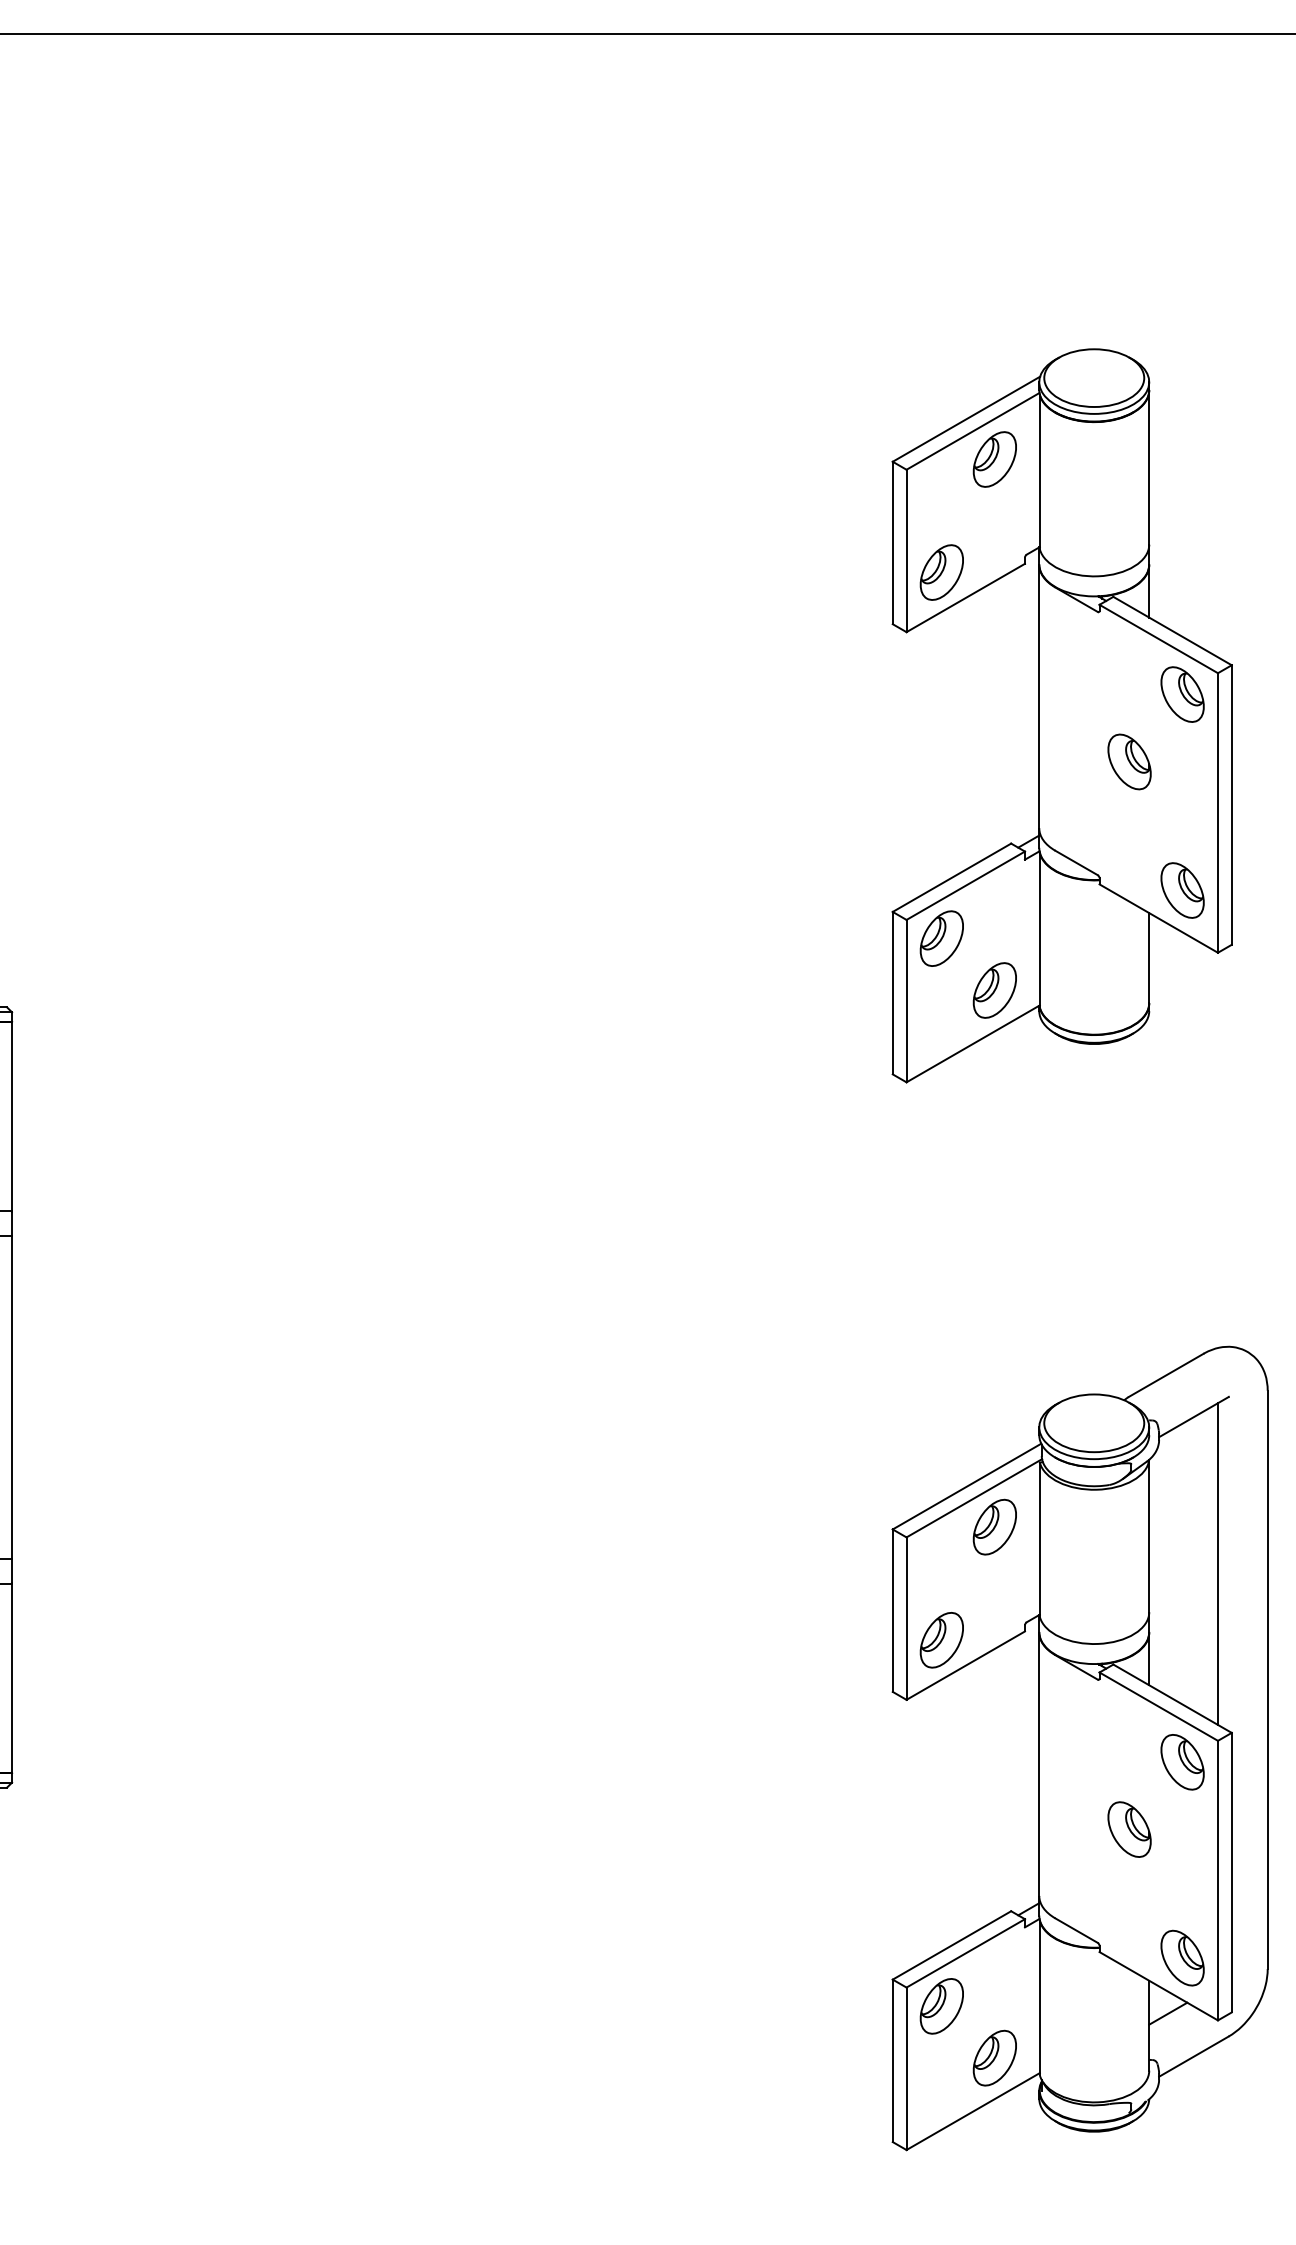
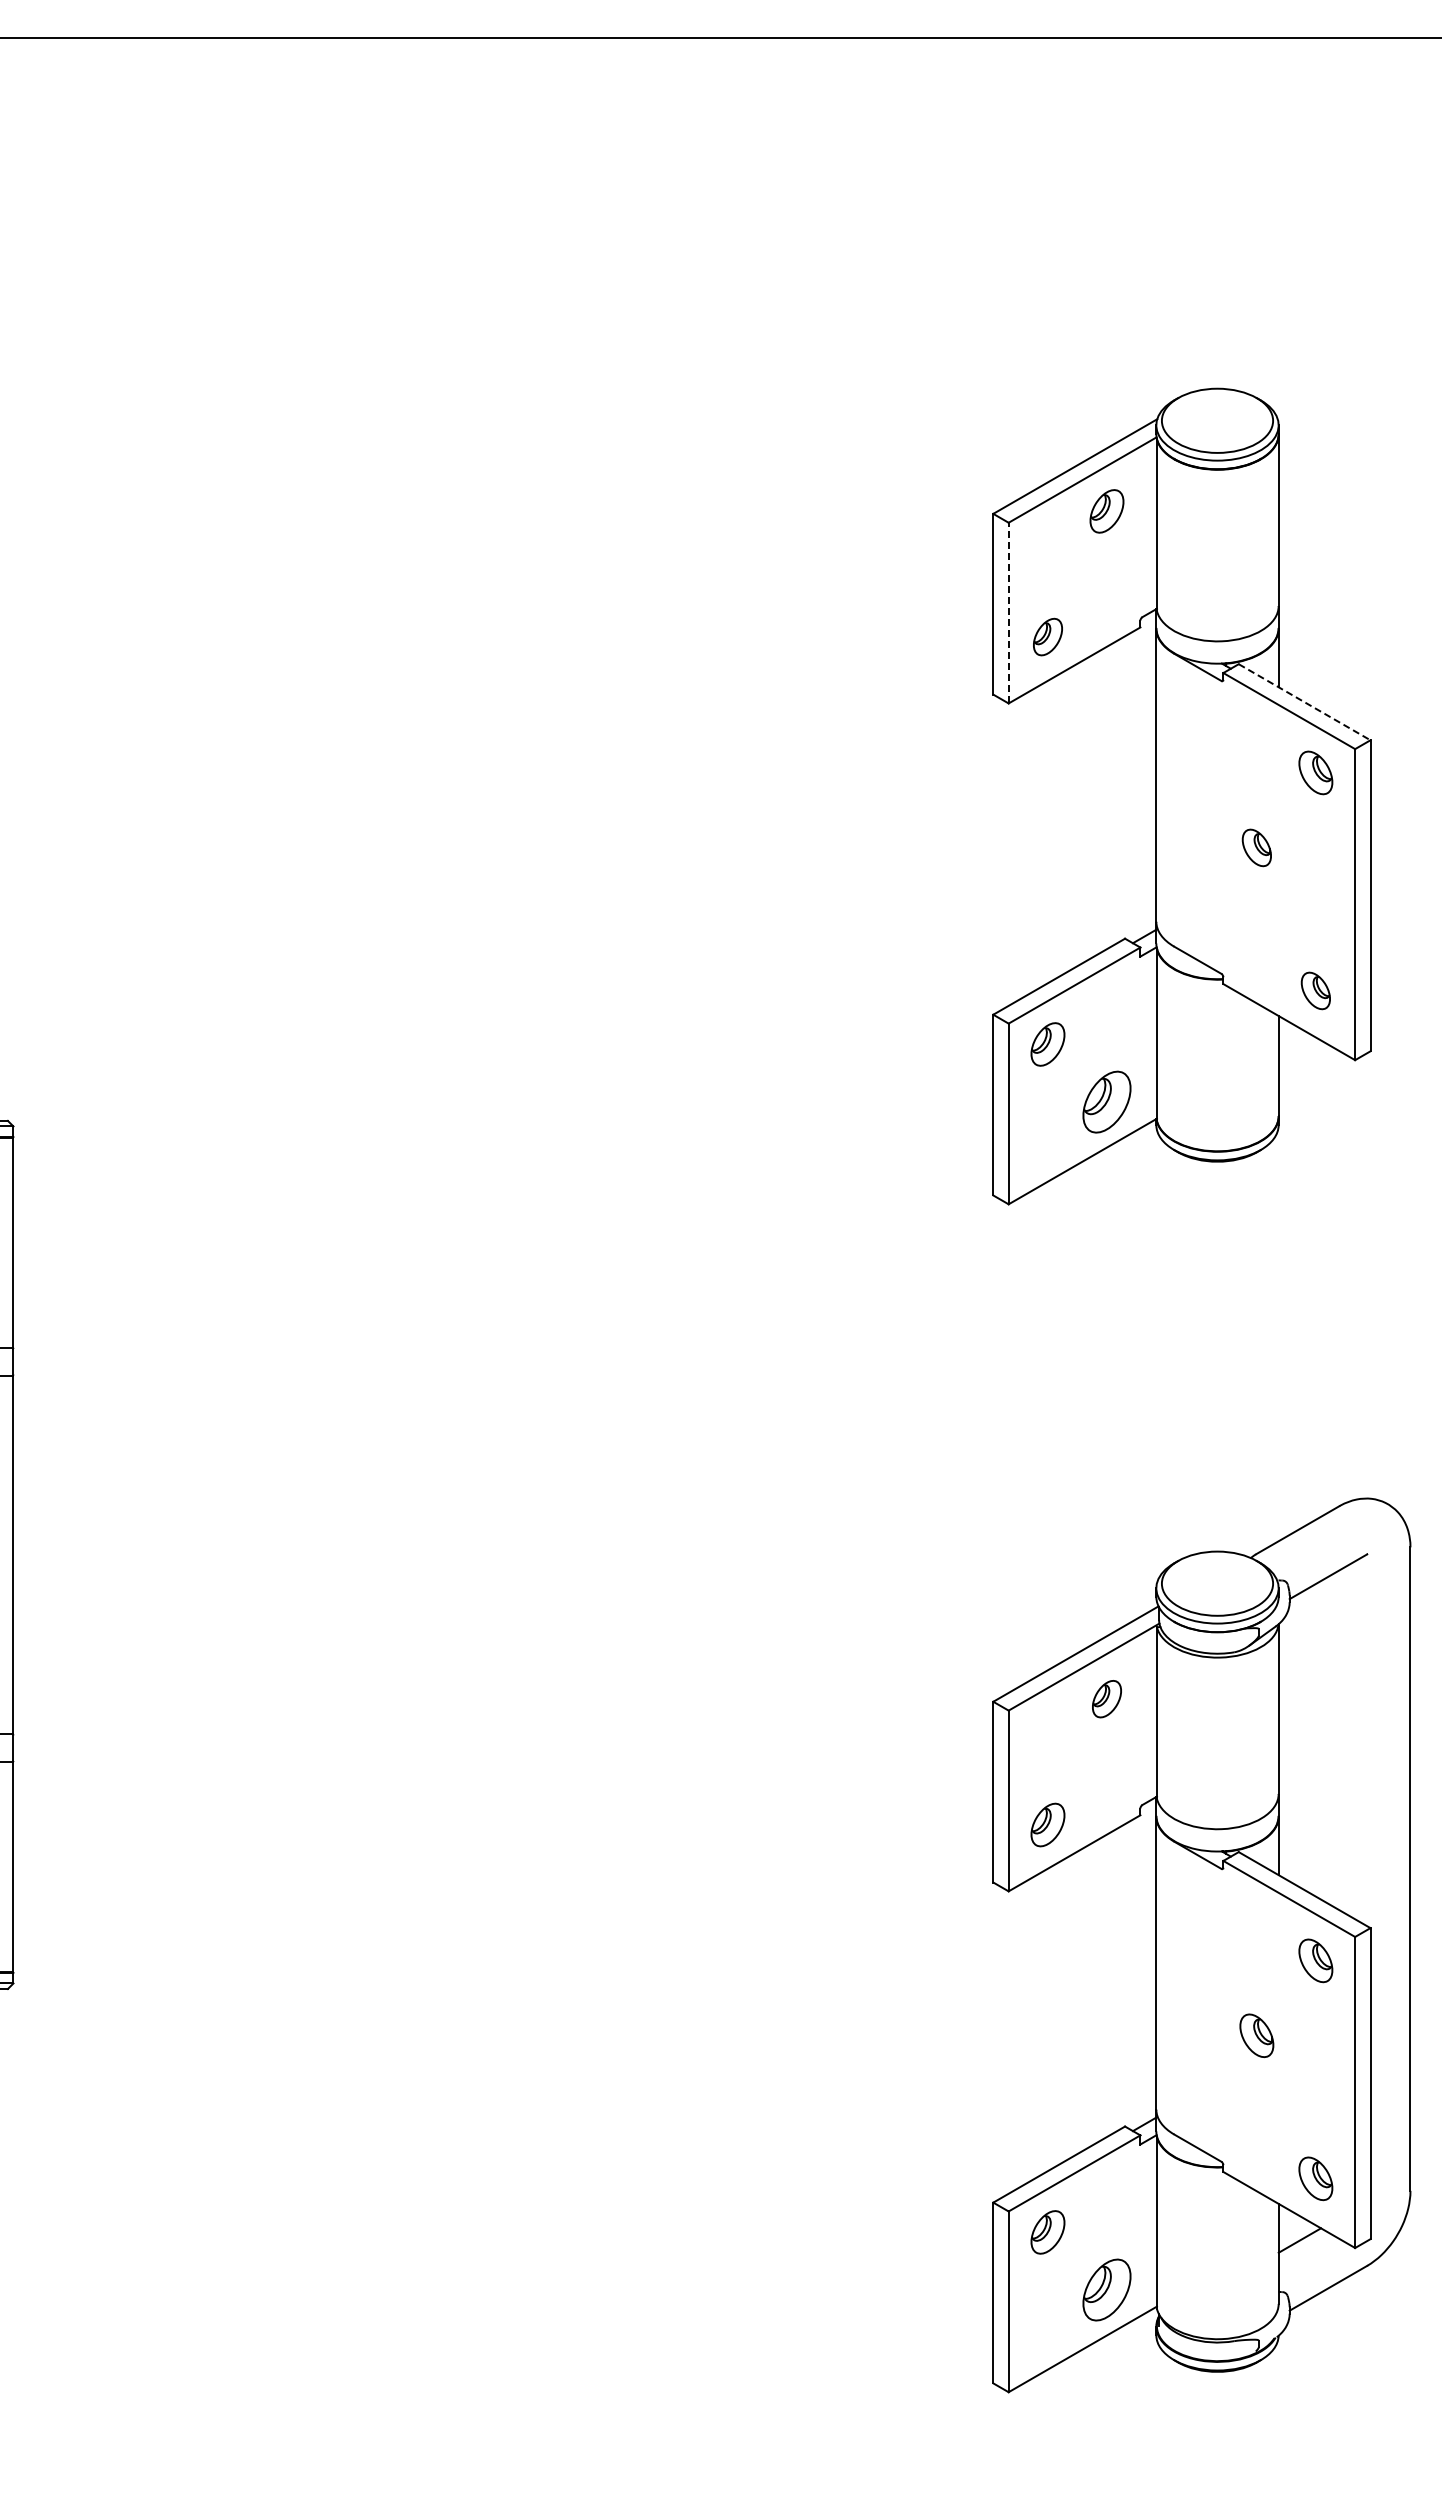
part: (994, 459) -> (1106, 511), size x0.7
line: (906, 550) -> (1008, 612), solid -> dashed
part: (941, 571) -> (1047, 636), size x0.6
line: (1173, 631) -> (1305, 702), solid -> dashed
part: (1182, 694) -> (1315, 772), size x0.7
part: (1129, 761) -> (1256, 847), size x0.6
part: (1182, 890) -> (1315, 990), size x0.6
part: (941, 938) -> (1047, 1044), size x0.7
part: (994, 1526) -> (1106, 1698), size x0.6
line: (1217, 1564) -> (1354, 1740), removed
part: (941, 1639) -> (1047, 1824), size x0.7
part: (1182, 1761) -> (1315, 1960), size x0.7
part: (1129, 1829) -> (1256, 2035), size x0.7
part: (1182, 1957) -> (1315, 2178), size x0.7
part: (941, 2006) -> (1047, 2232), size x0.7

